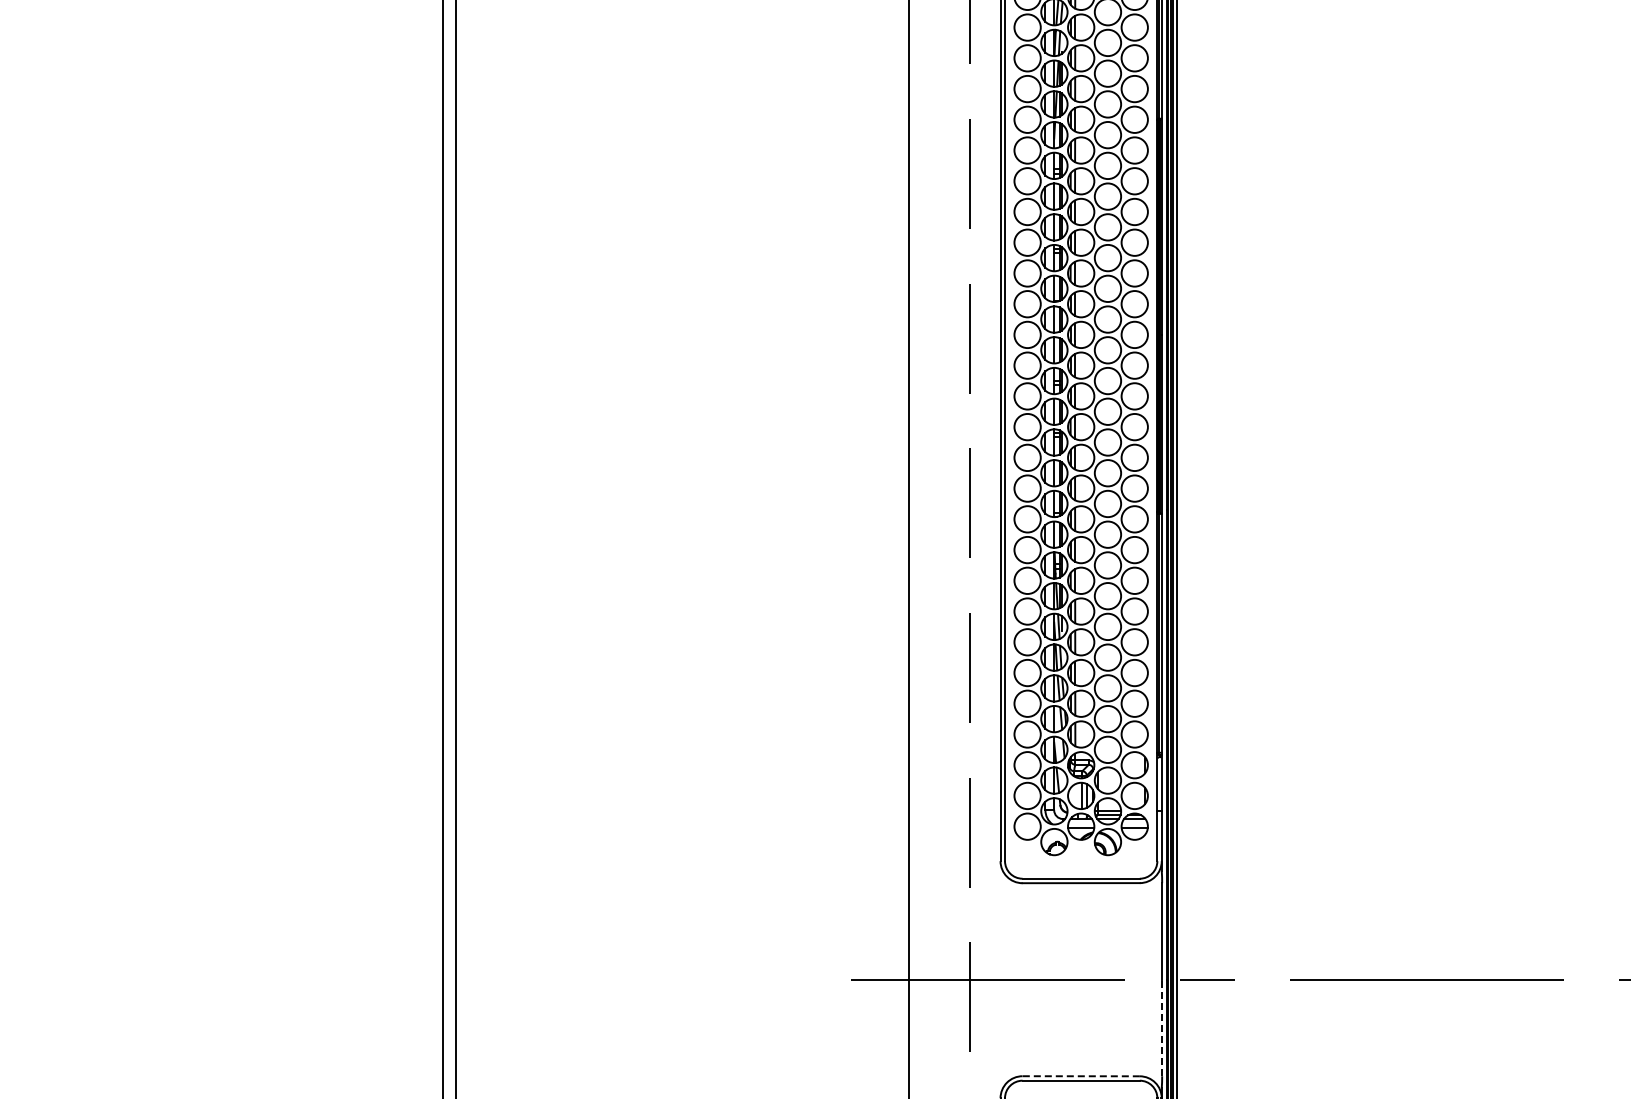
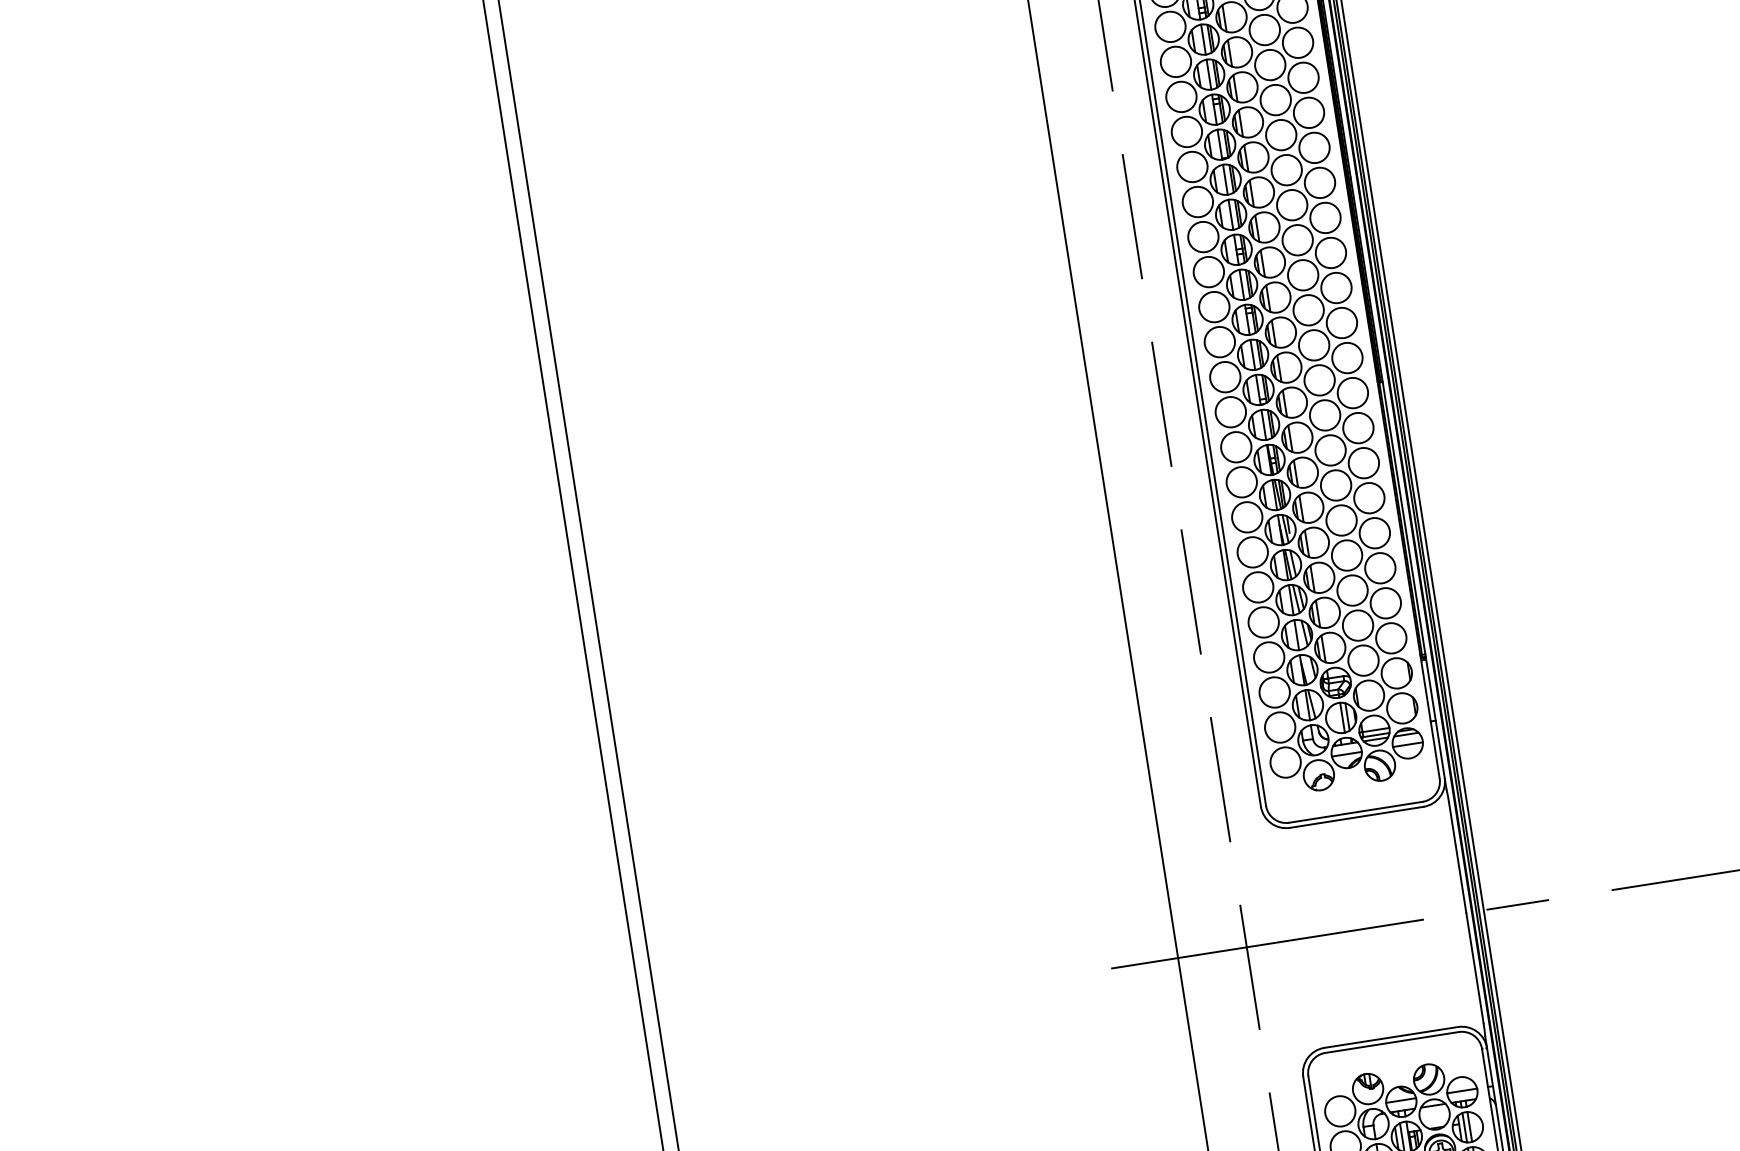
line: (1162, 1027) -> (1475, 967), dashed -> solid
line: (1081, 1076) -> (1391, 1037), dashed -> solid

